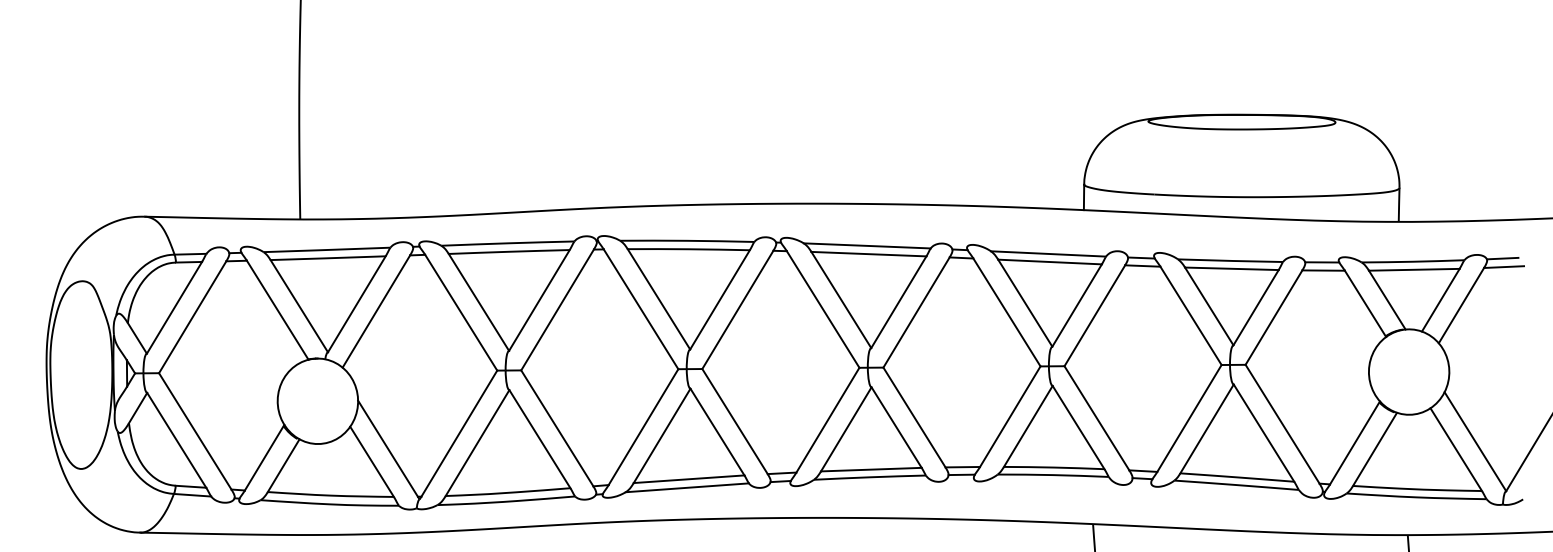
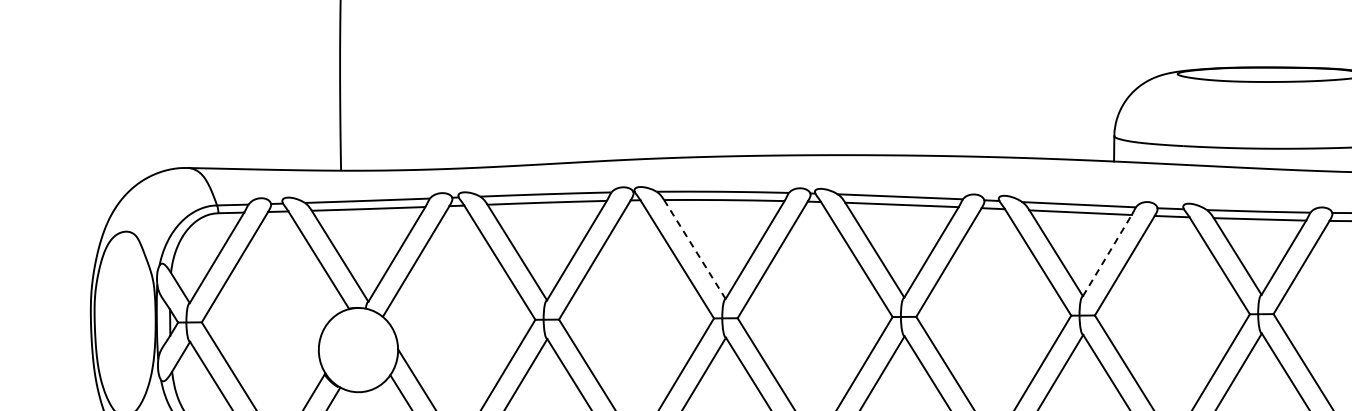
line: (659, 299) -> (695, 249), solid -> dashed
line: (1077, 305) -> (1107, 255), solid -> dashed

